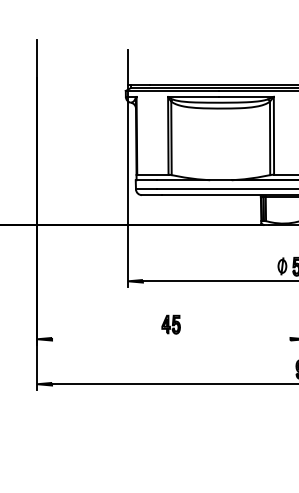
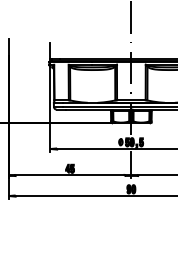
line: (169, 339) -> (69, 175), added

